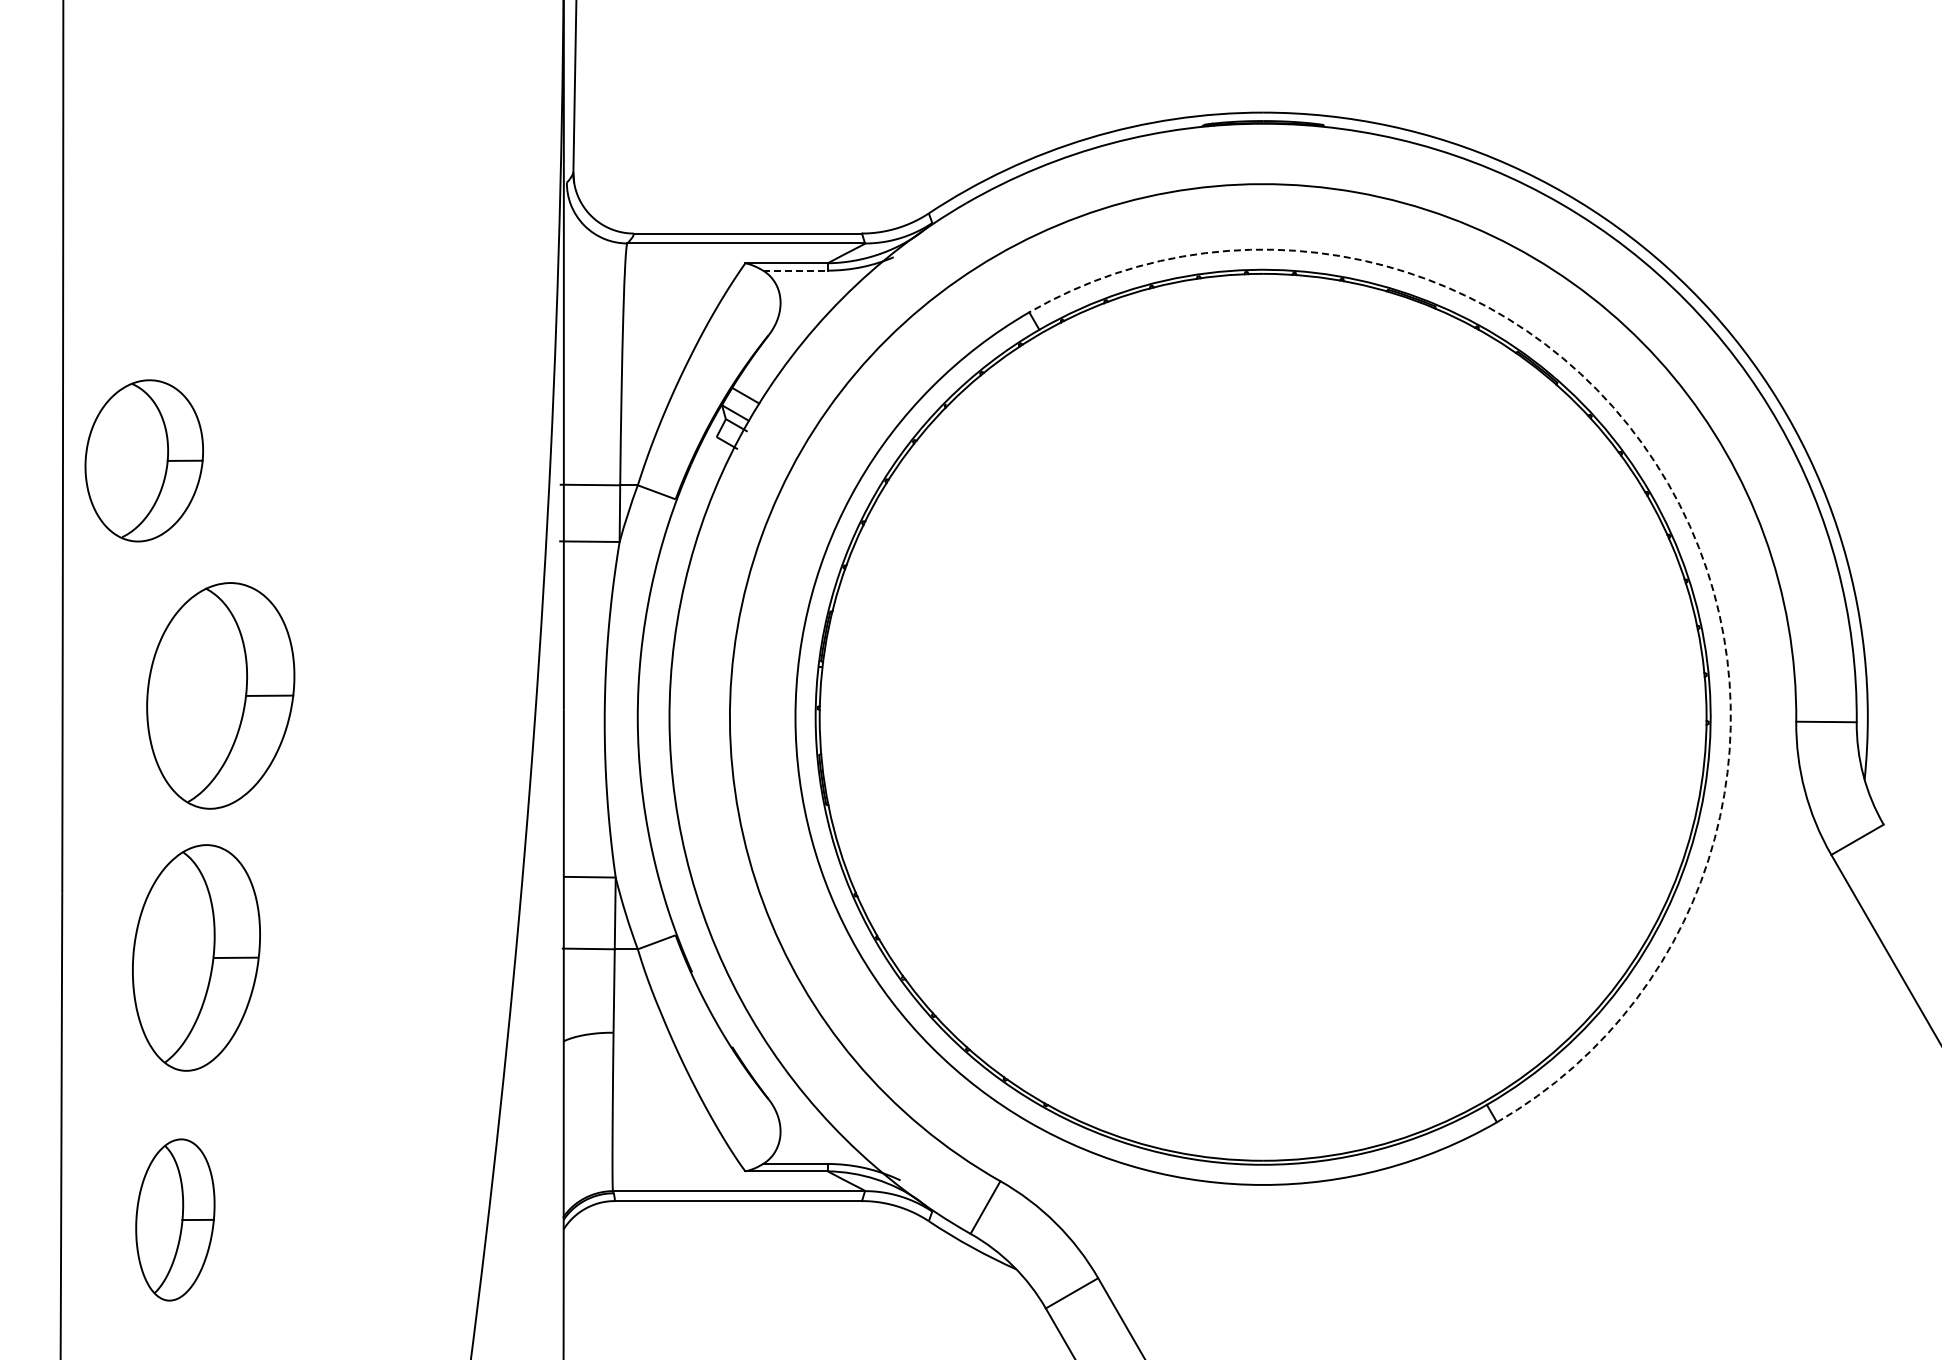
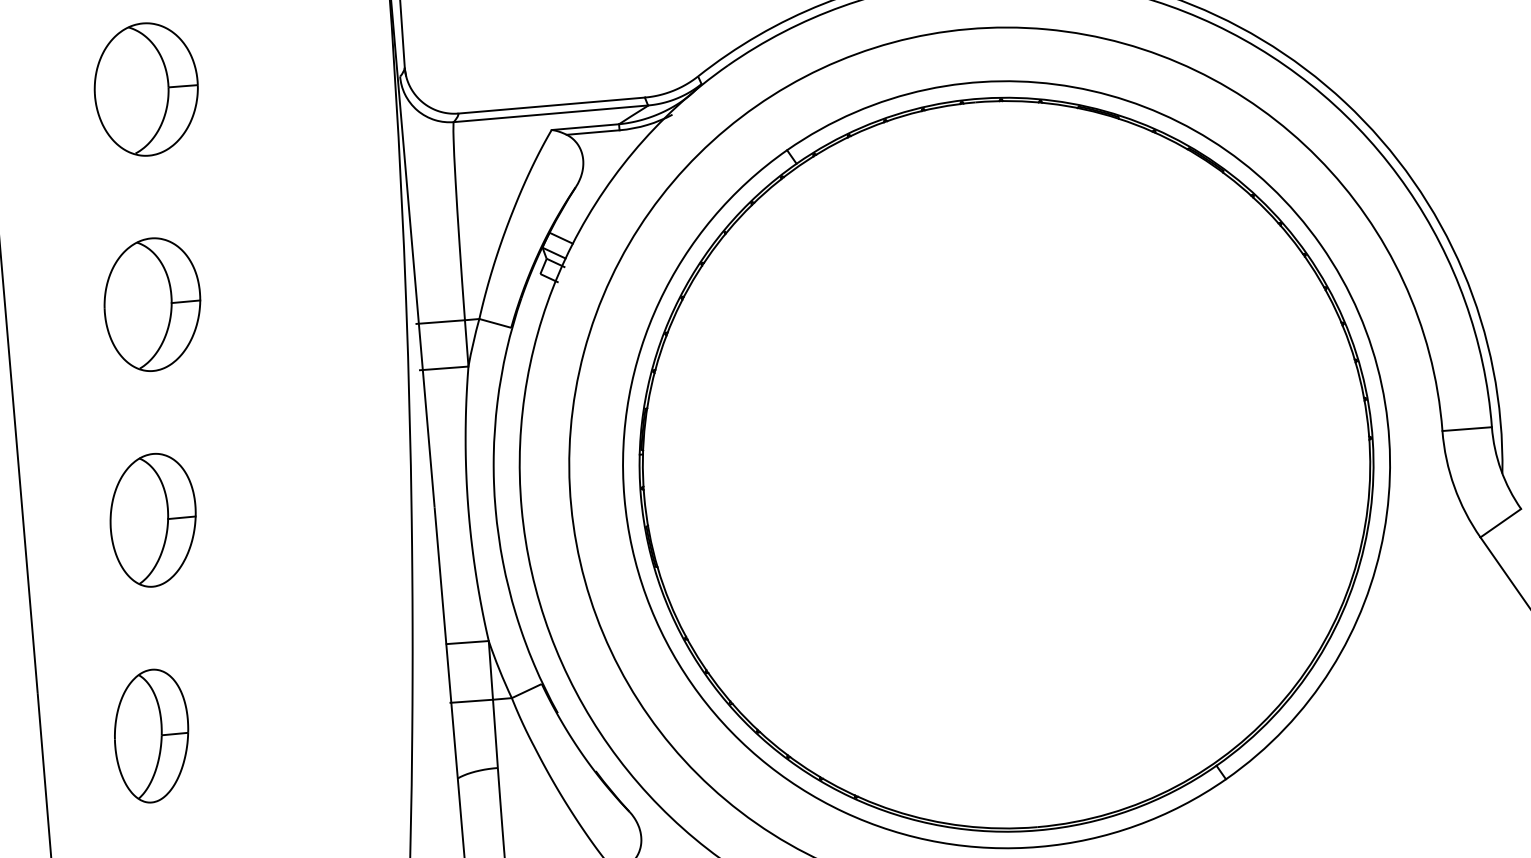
part: (257, 171) -> (146, 89), added
line: (795, 270) -> (593, 132), dashed -> solid
part: (143, 460) -> (151, 304), moved
arc: (1668, 483) -> (1321, 245), dashed -> solid
part: (220, 695) -> (153, 519), size x0.71
part: (196, 957) -> (151, 735), size x0.71

